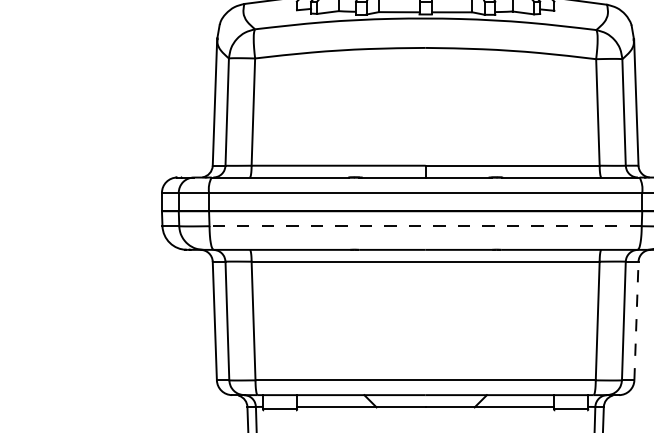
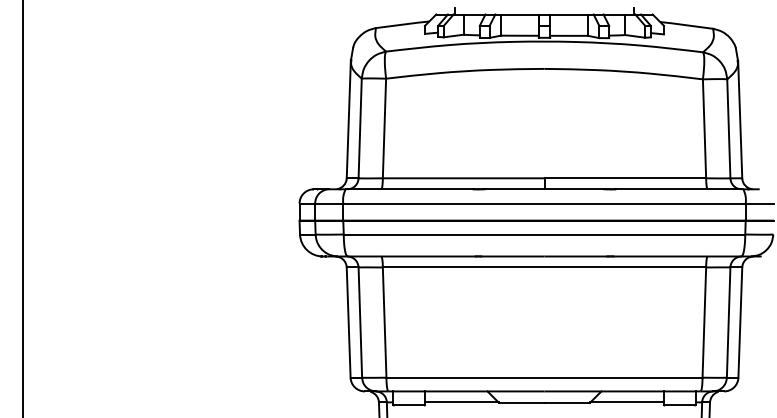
line: (425, 226) -> (544, 234), dashed -> solid
line: (636, 320) -> (740, 322), dashed -> solid

